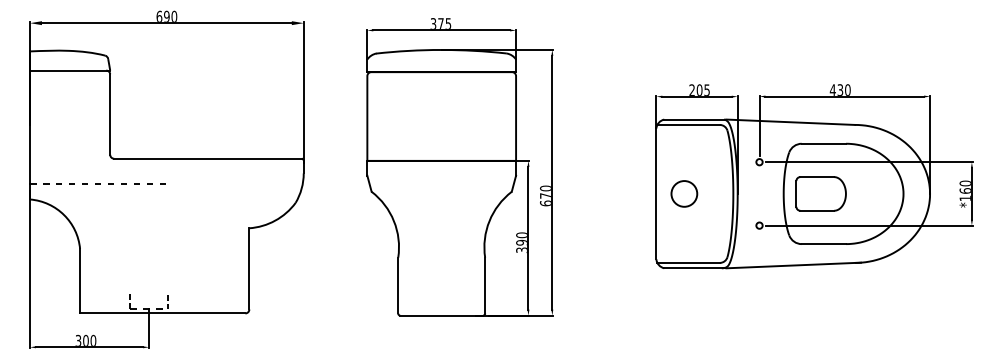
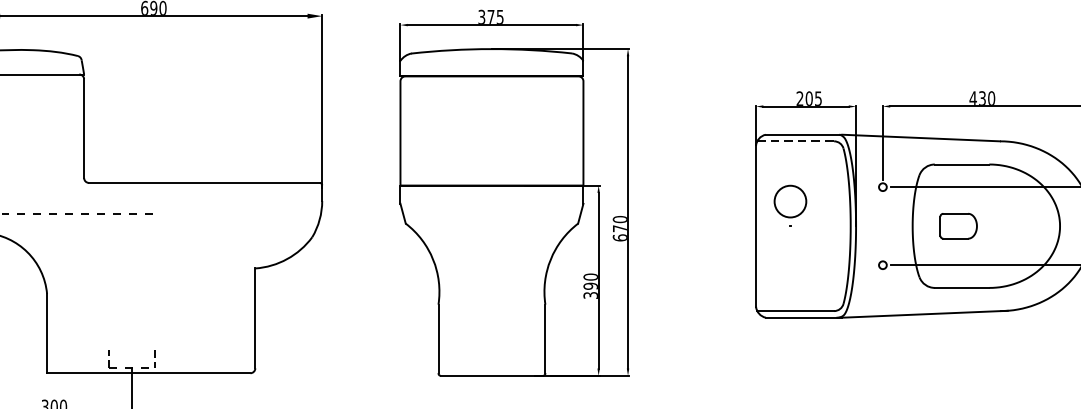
line: (689, 124) -> (796, 140), solid -> dashed
circle: (684, 193) -> (790, 201), moved
part: (820, 193) -> (957, 225), size x0.6

